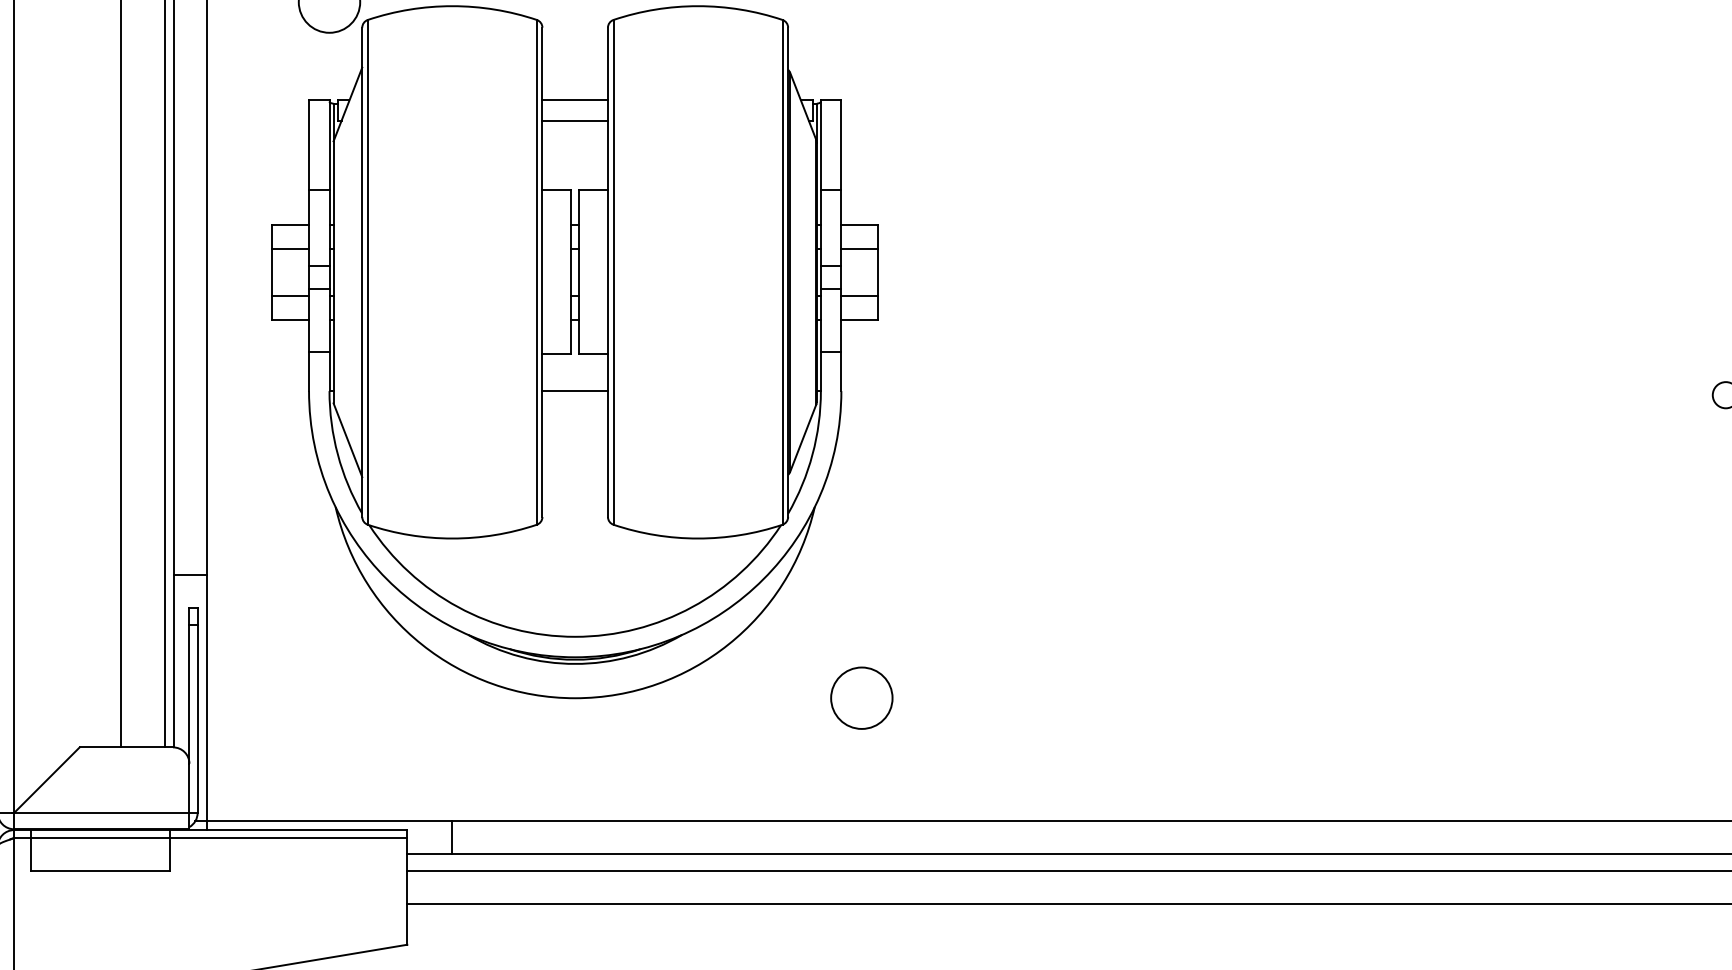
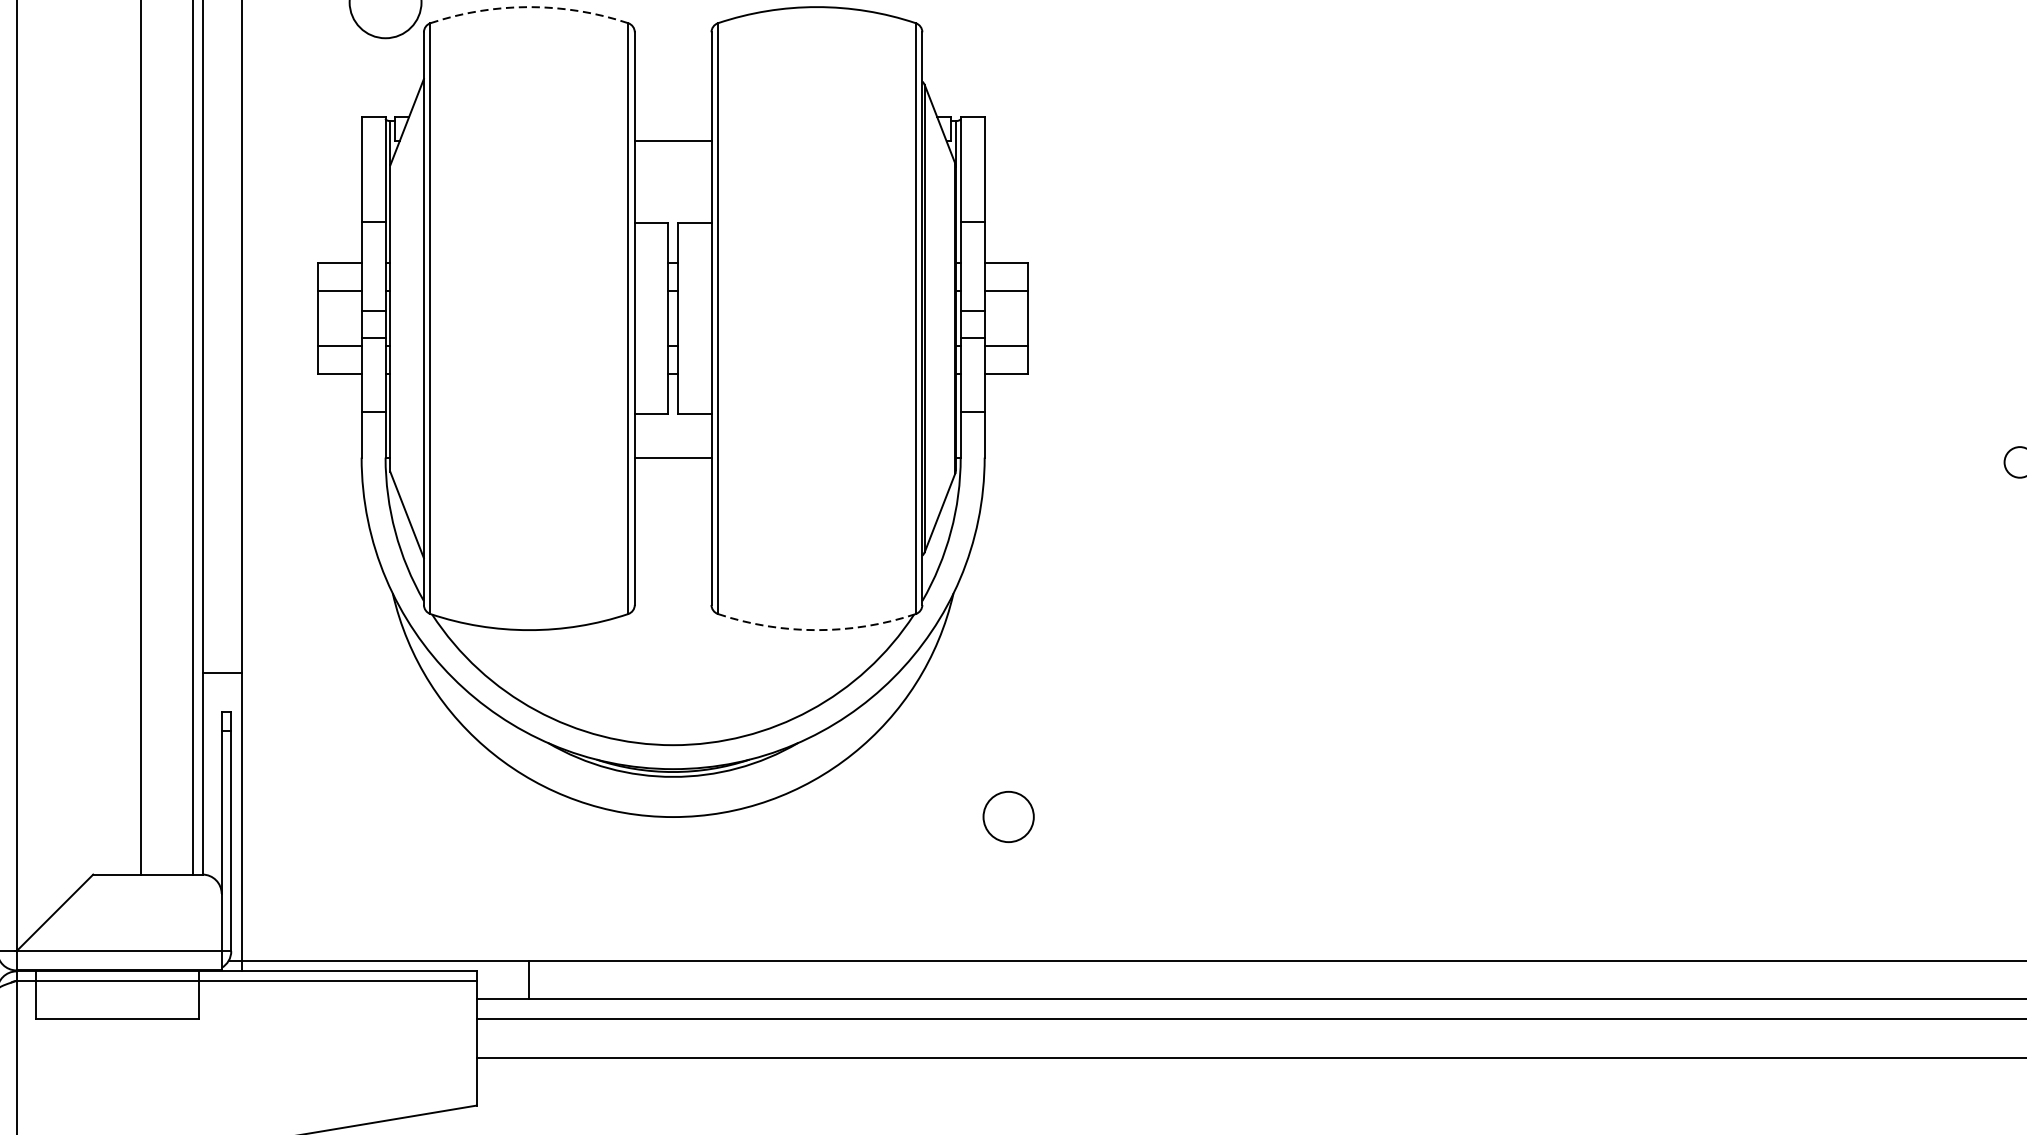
arc: (452, 6) -> (529, 7), solid -> dashed
line: (574, 100) -> (672, 117), removed
arc: (698, 538) -> (817, 630), solid -> dashed
circle: (861, 697) -> (1008, 816), size x0.7

